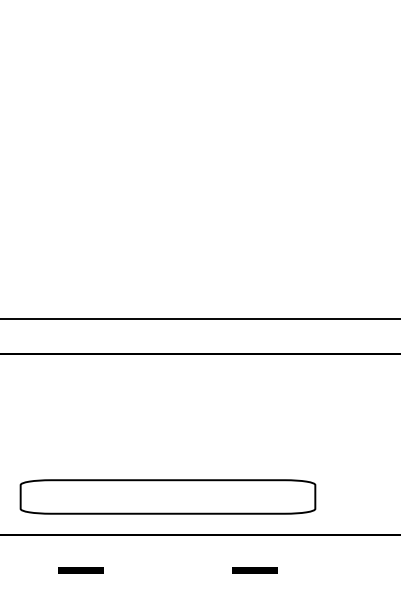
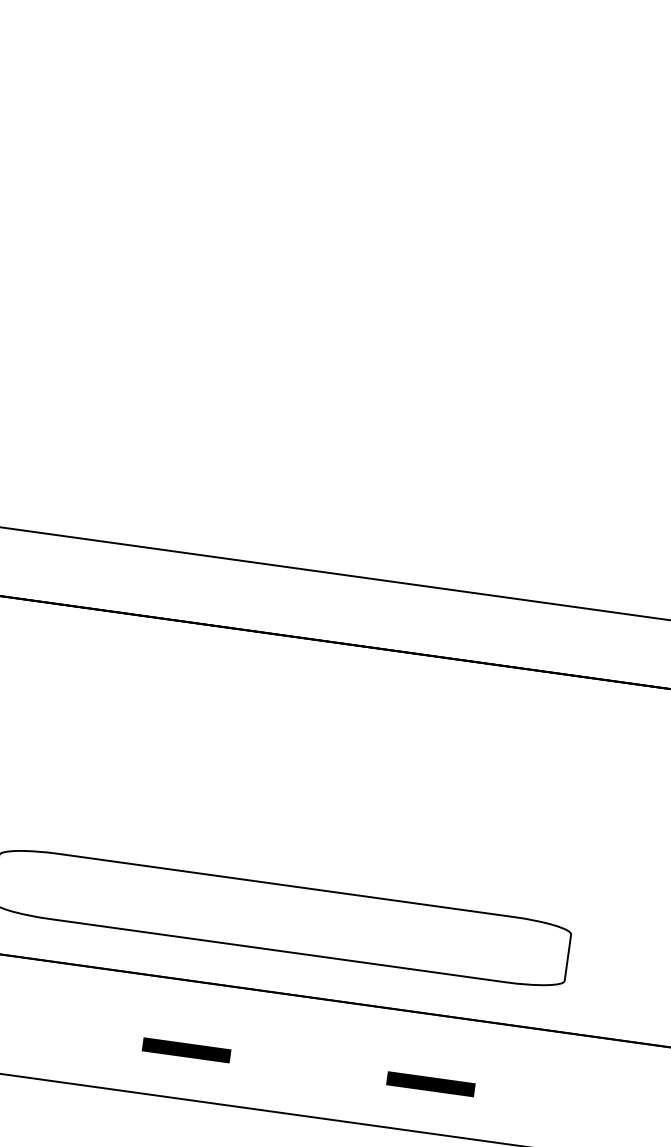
part: (80, 570) -> (185, 1050), moved

